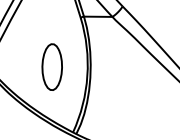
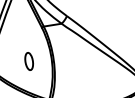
part: (50, 66) -> (28, 61), size x0.6

